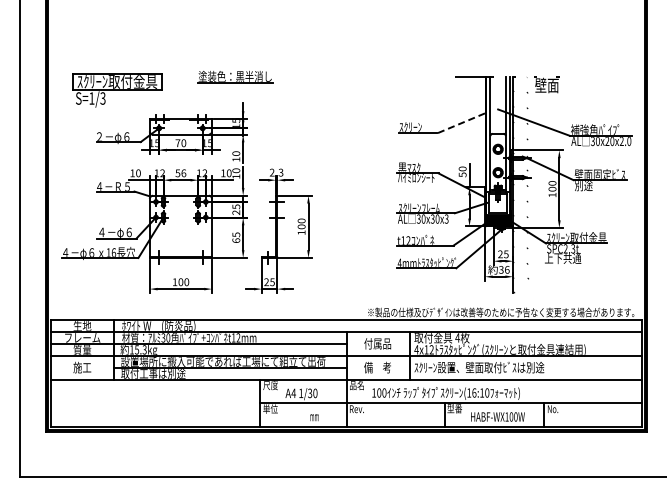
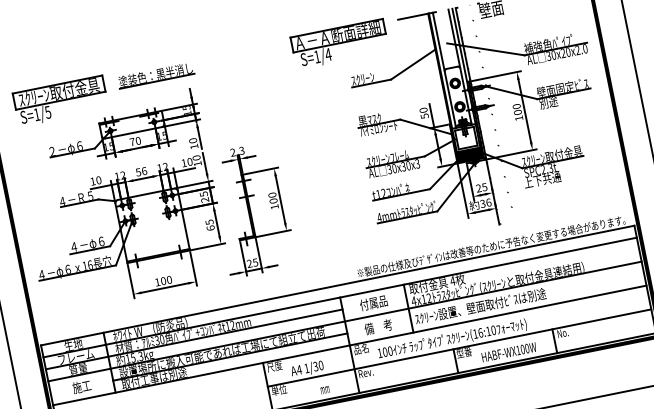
part: (235, 76) -> (156, 74), moved
part: (394, 89) -> (339, 44), added
text: (102, 98) -> (47, 112), S=1/3 -> S=1/5
line: (461, 123) -> (413, 64), dashed -> solid

